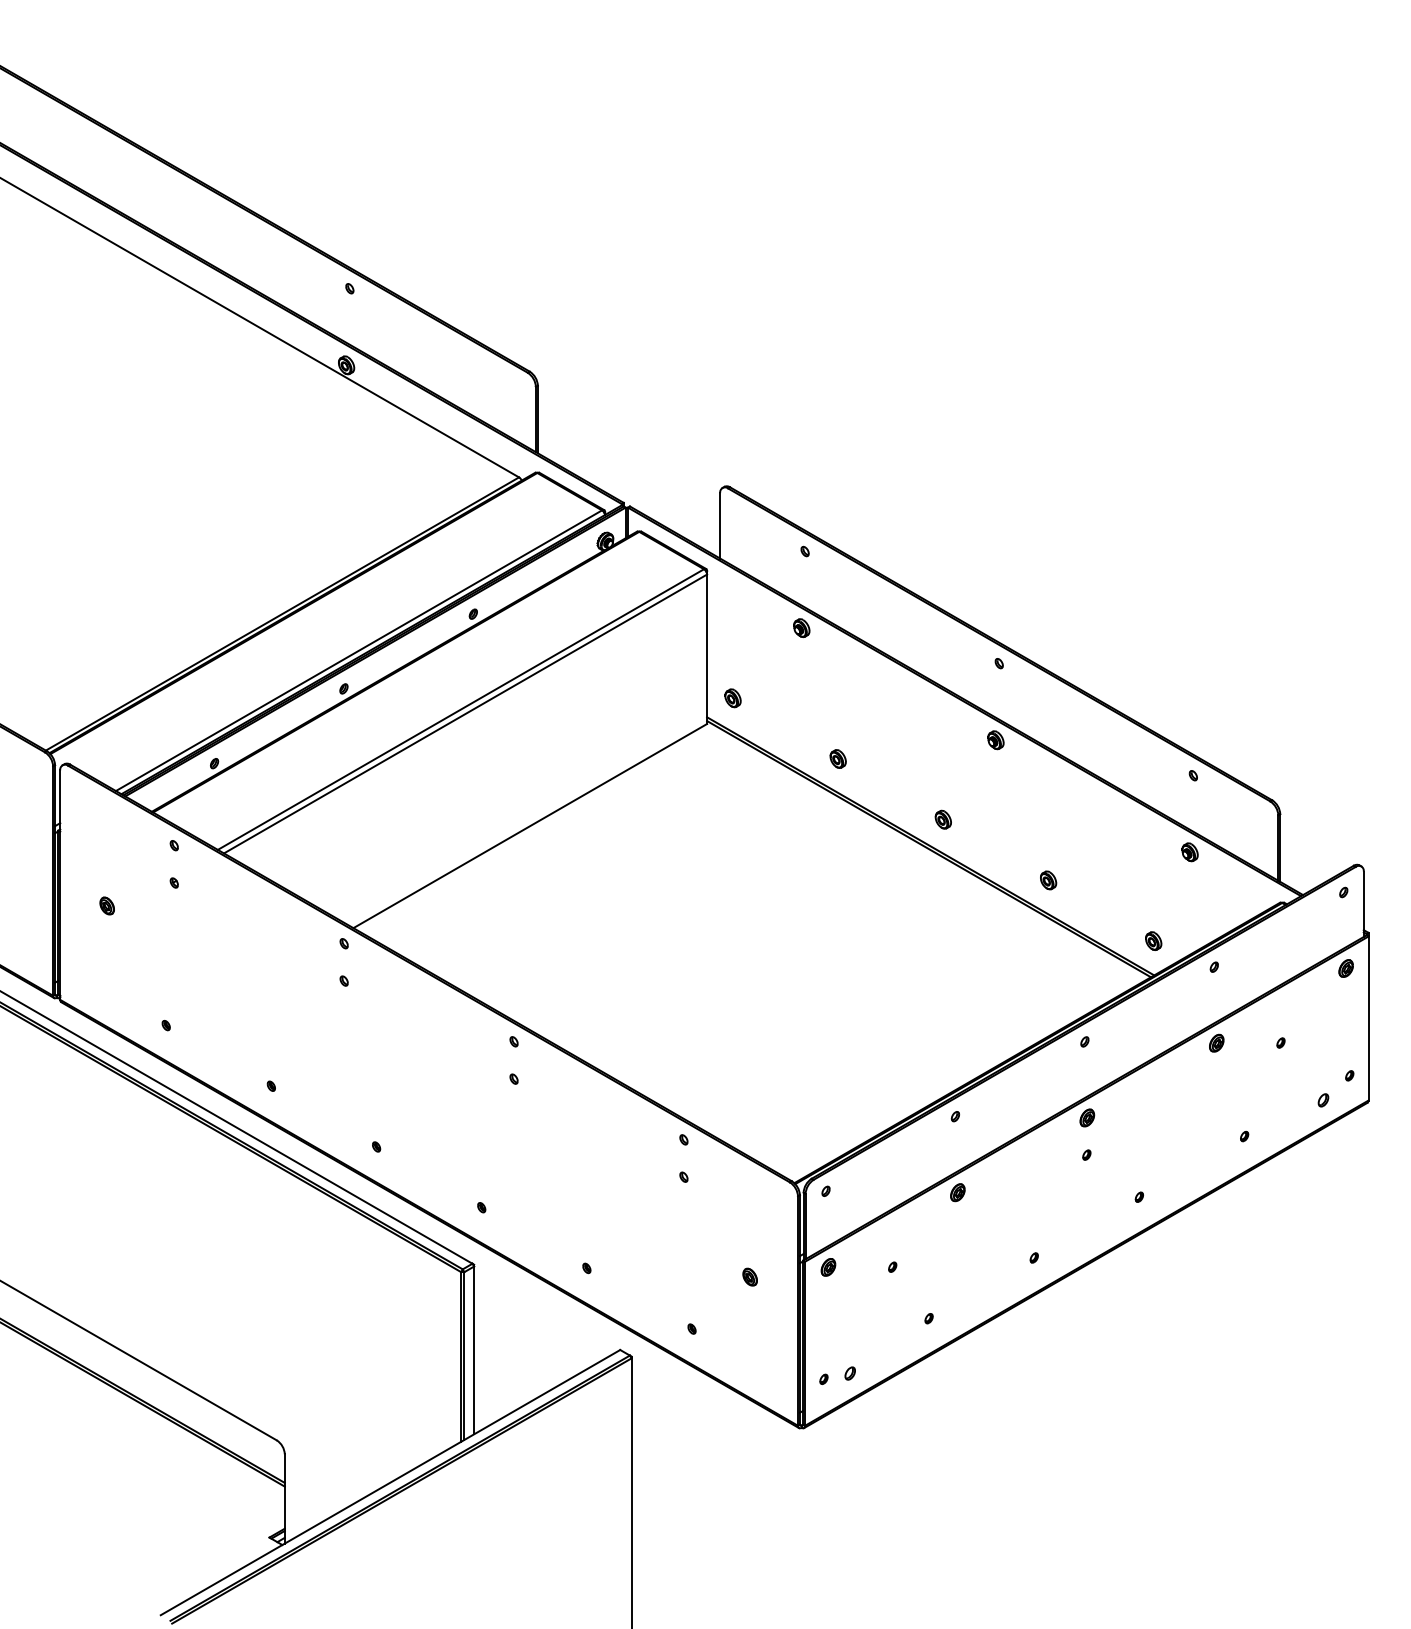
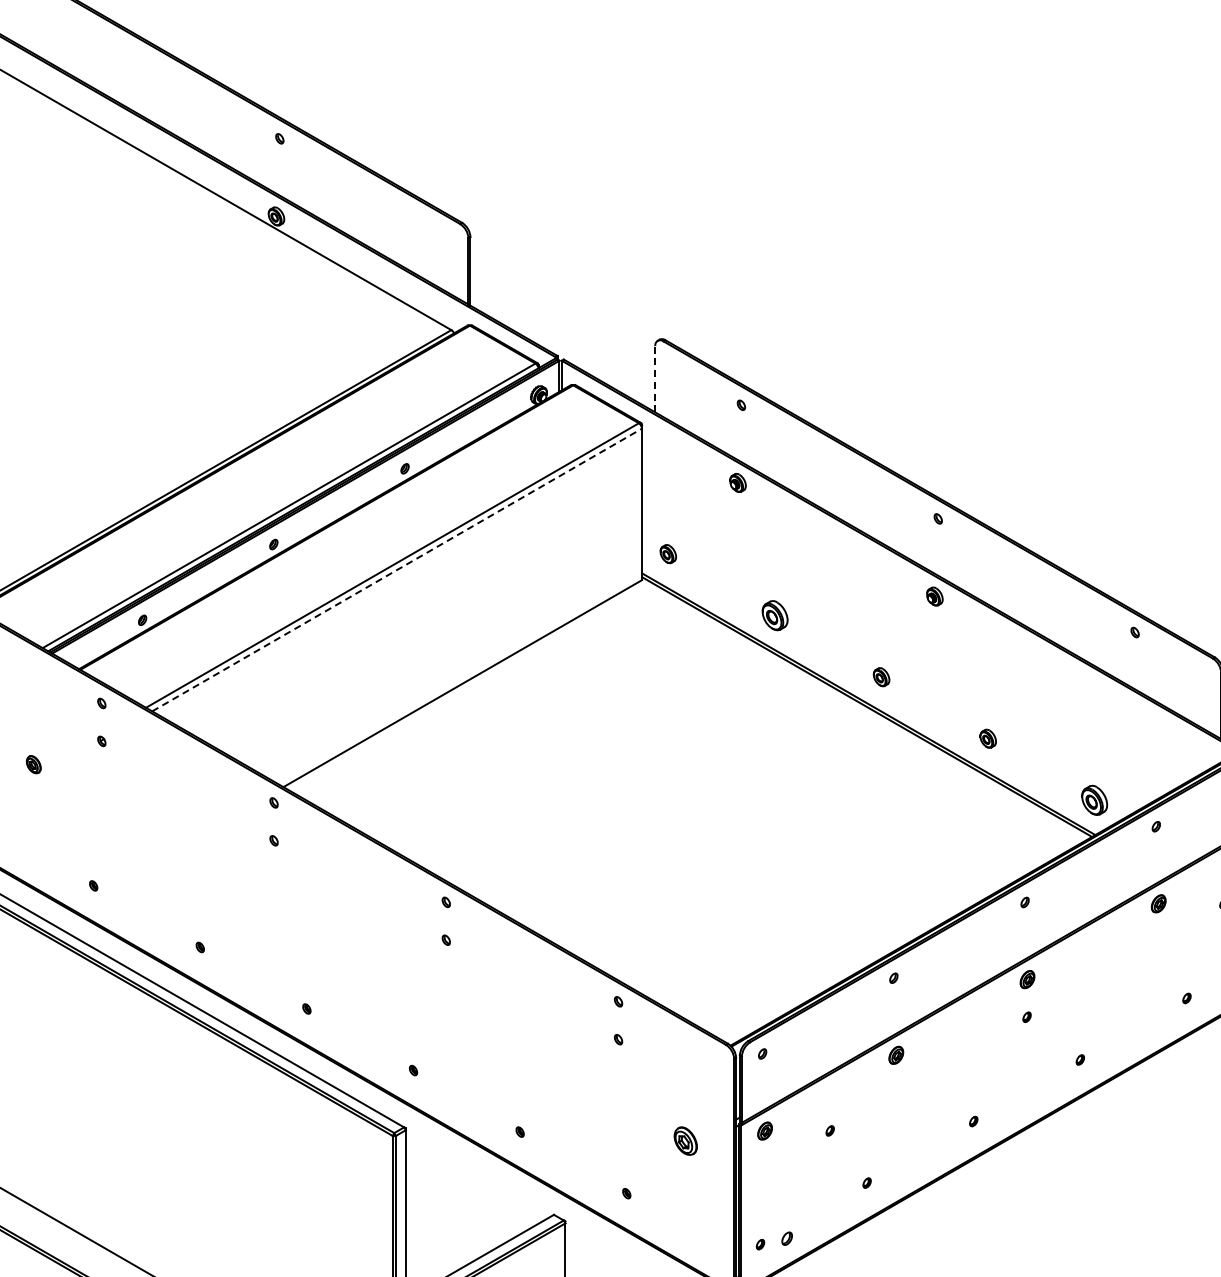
line: (720, 525) -> (655, 378), solid -> dashed
line: (465, 713) -> (397, 569), solid -> dashed
part: (837, 758) -> (774, 615), size x1.6
part: (1189, 852) -> (1131, 710), removed
part: (1153, 940) -> (1094, 799), size x1.6
part: (749, 1276) -> (685, 1140), size x1.6

